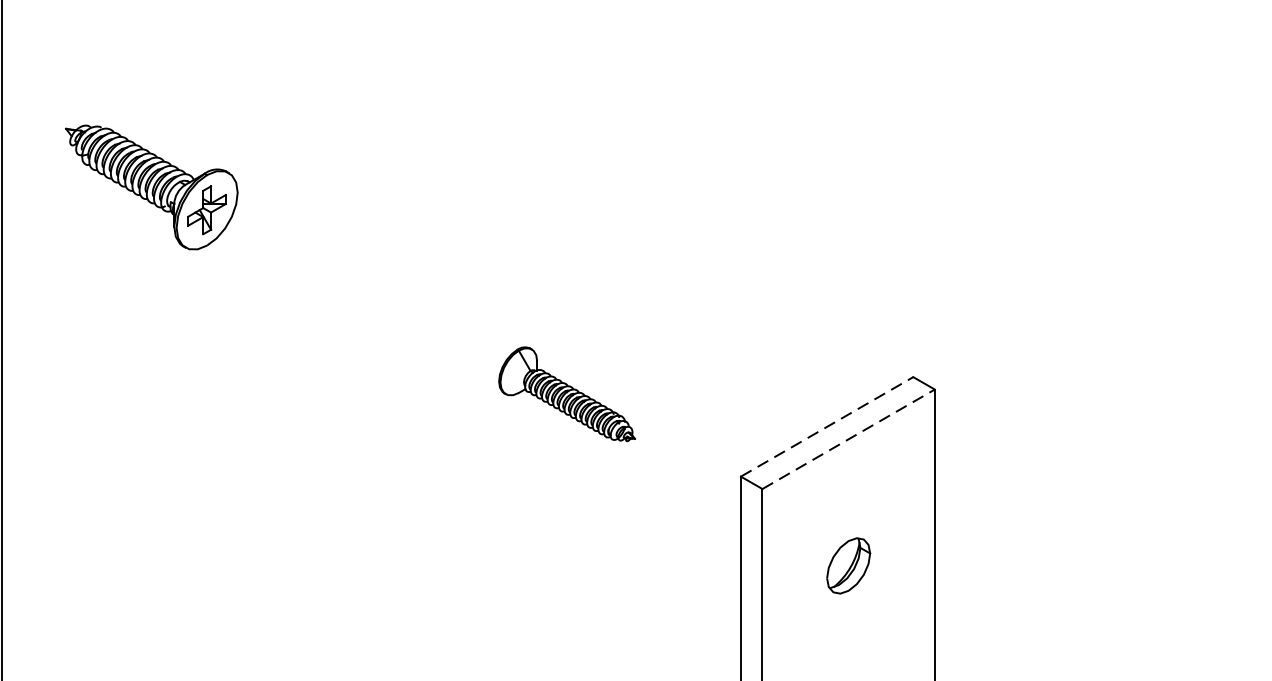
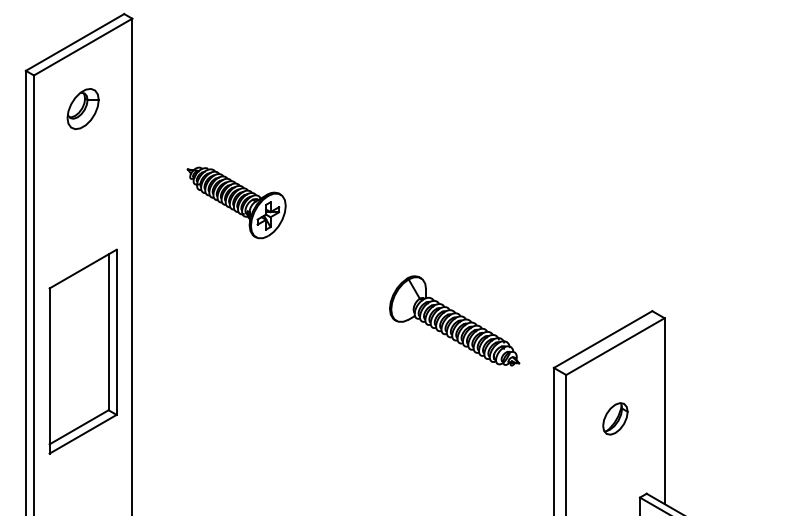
part: (151, 186) -> (236, 202), moved
part: (566, 393) -> (454, 320), size x1.67
line: (827, 426) -> (603, 339), dashed -> solid
line: (848, 439) -> (615, 346), dashed -> solid

